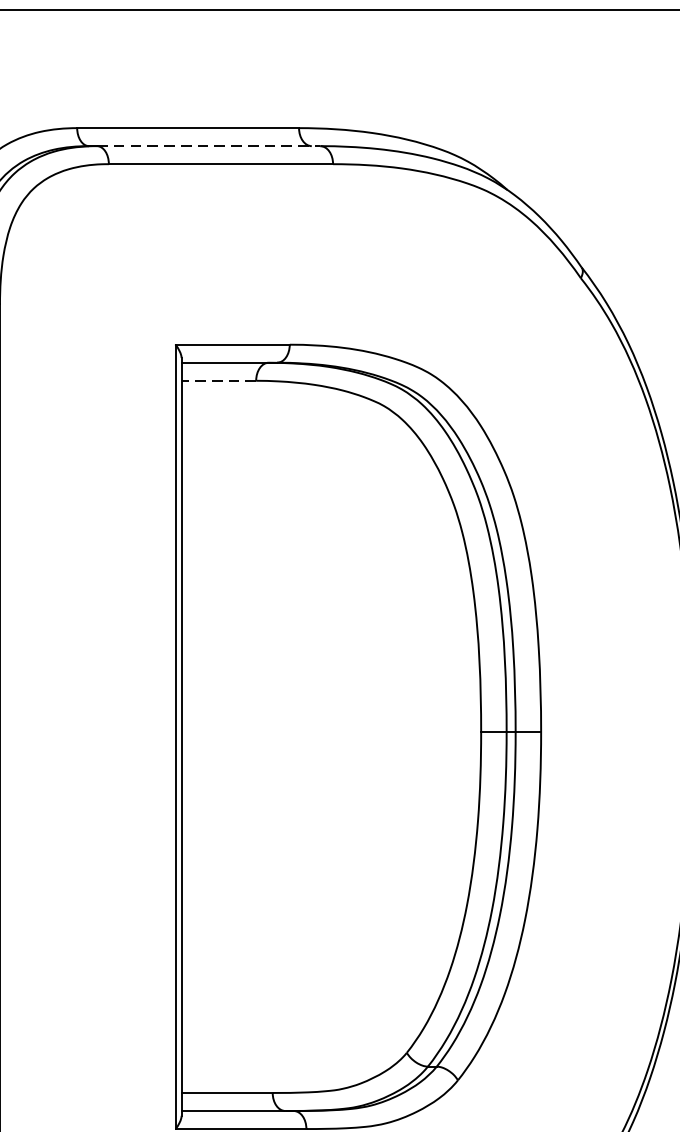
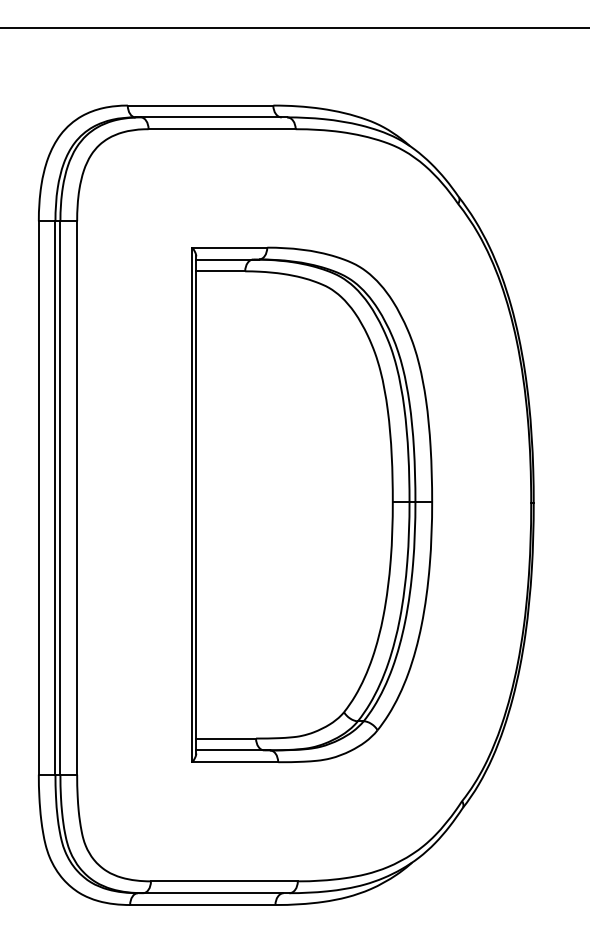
line: (209, 146) -> (214, 117), dashed -> solid
line: (218, 381) -> (220, 271), dashed -> solid

